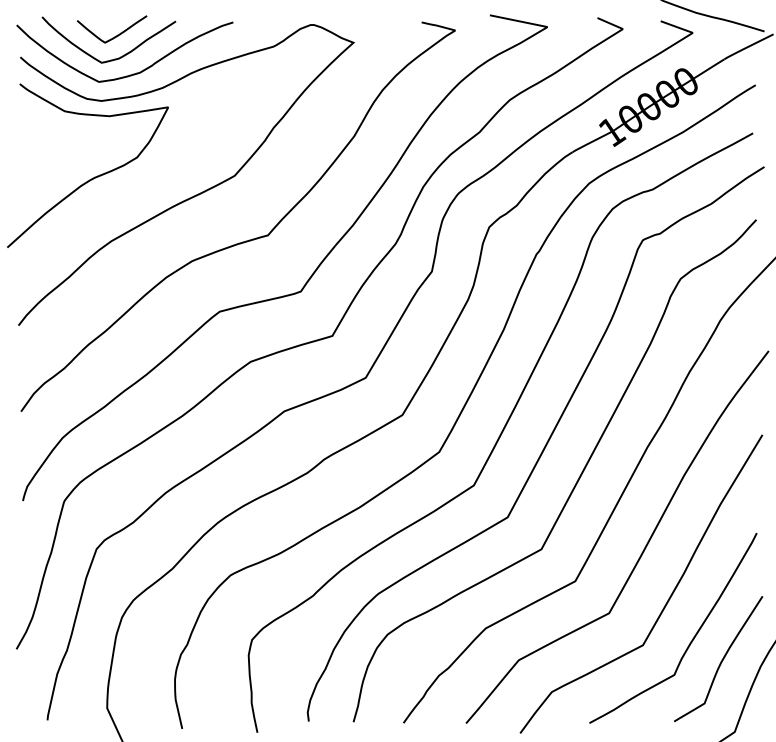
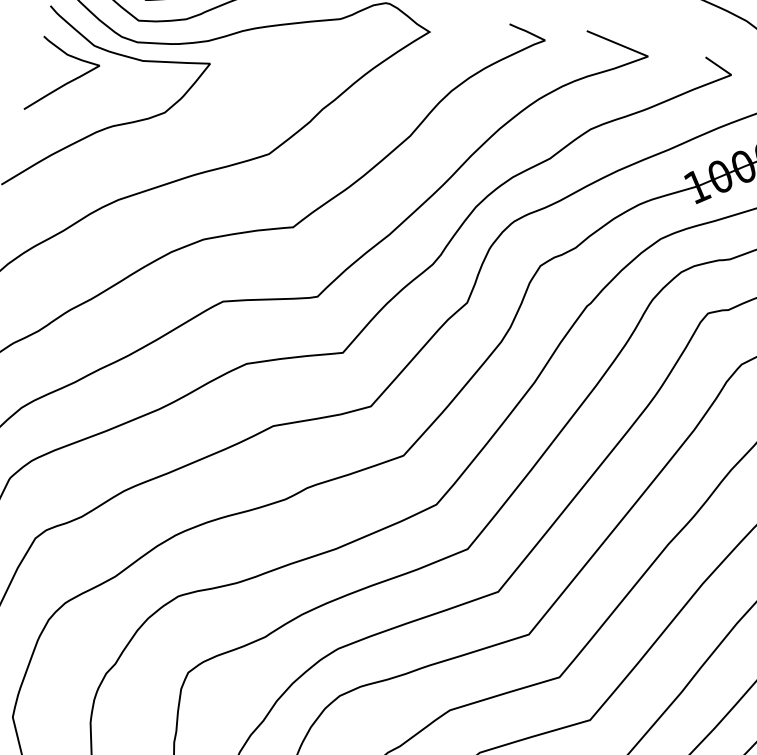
curve: (45, 148) -> (65, 82), added

